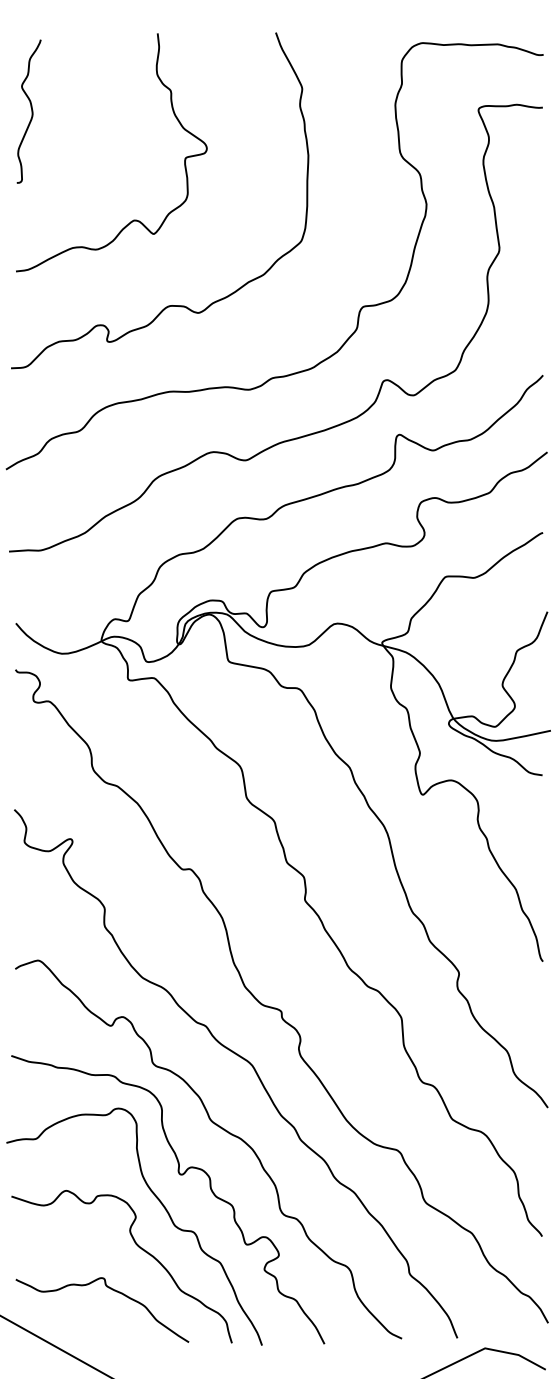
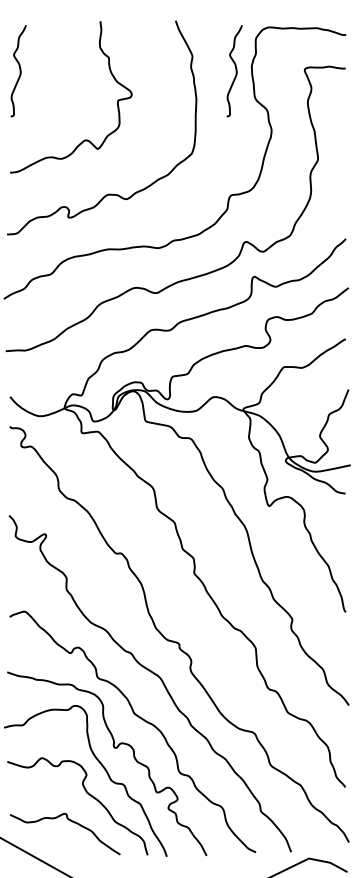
curve: (369, 112) -> (235, 71), added

